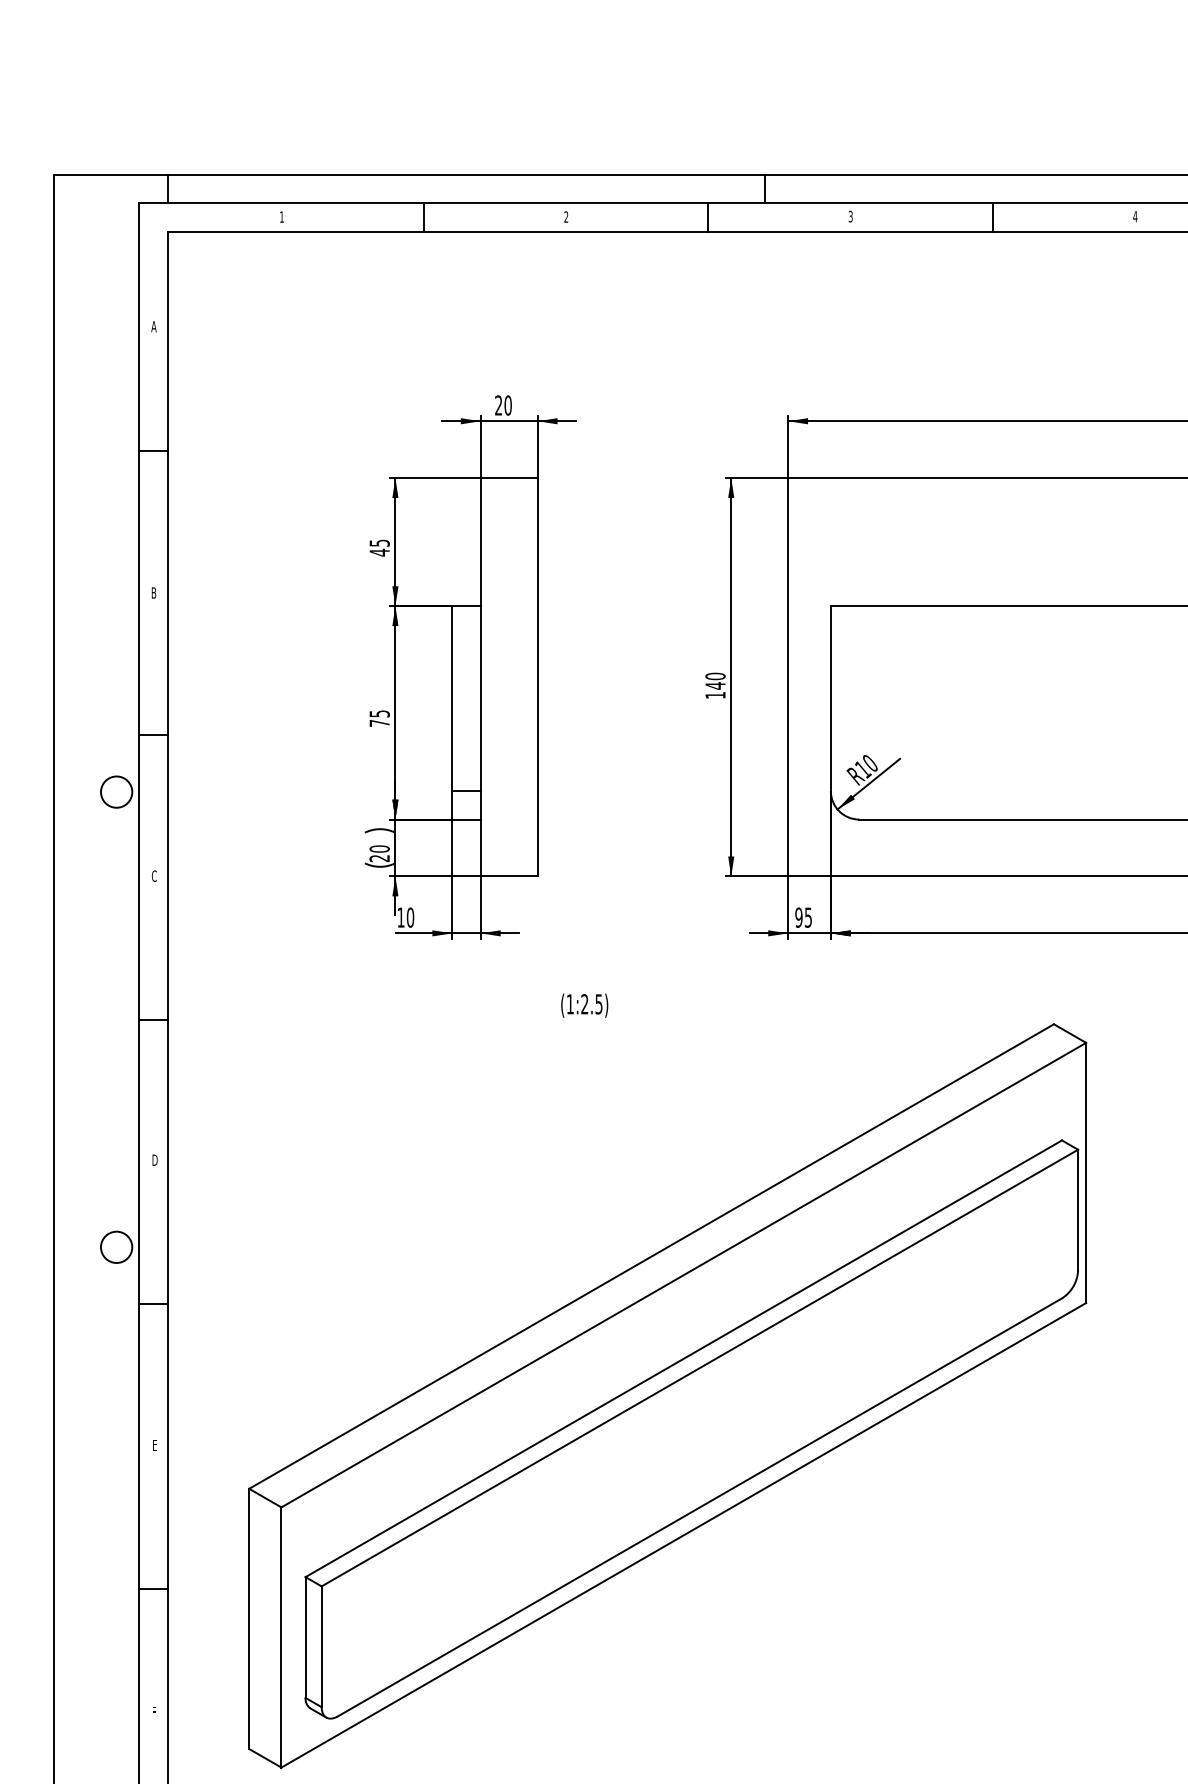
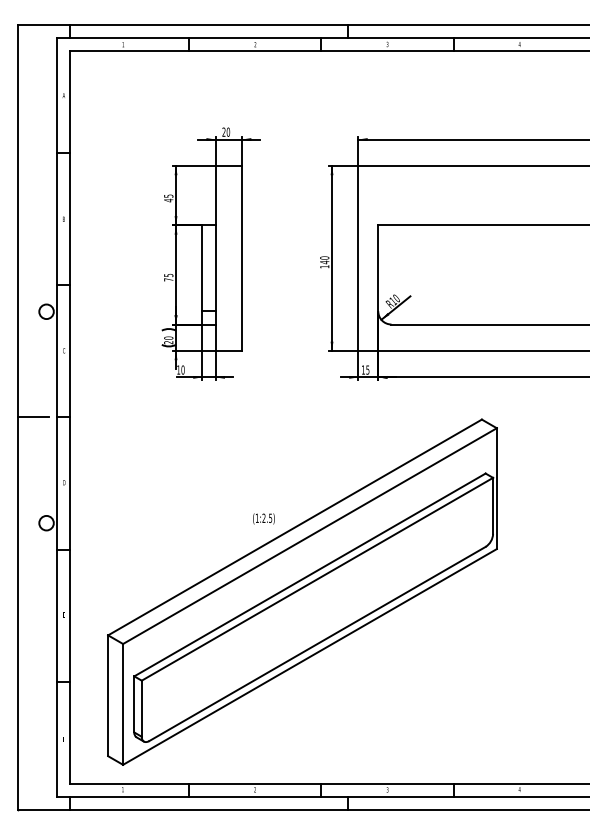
text: (799, 916) -> (363, 369), 95 -> 15
text: (583, 1004) -> (263, 518), moved
line: (88, 1019) -> (33, 417), added

